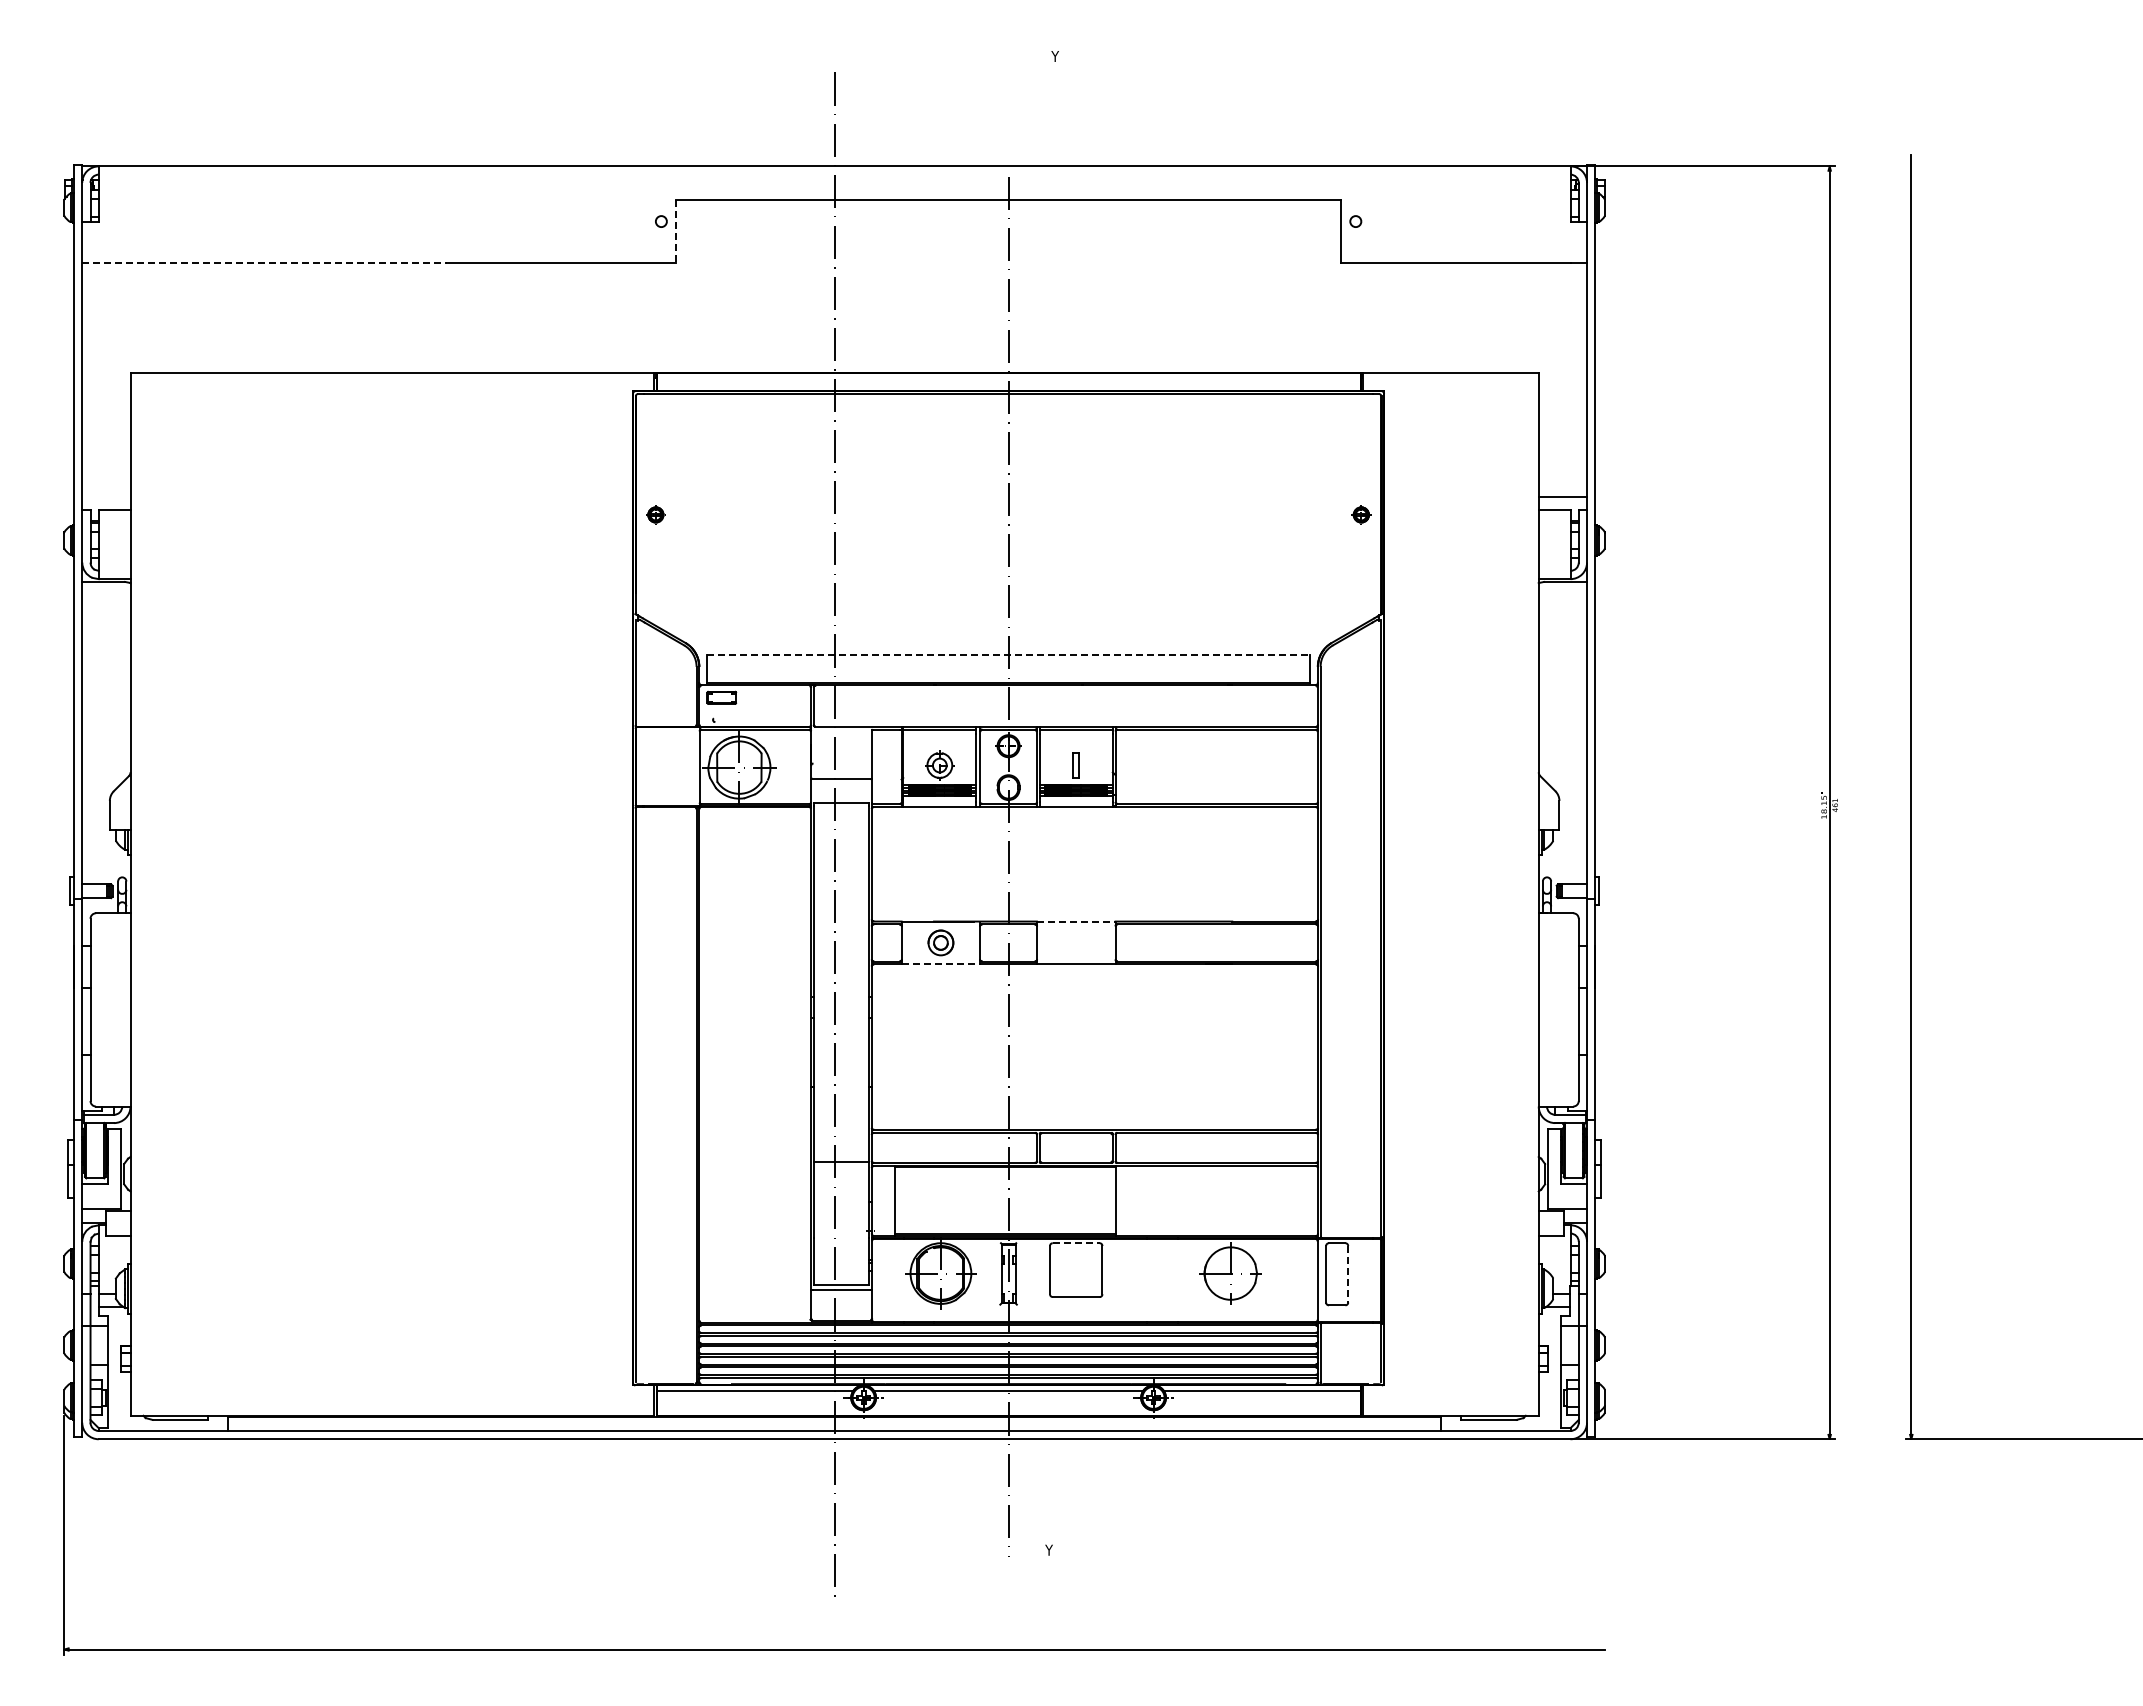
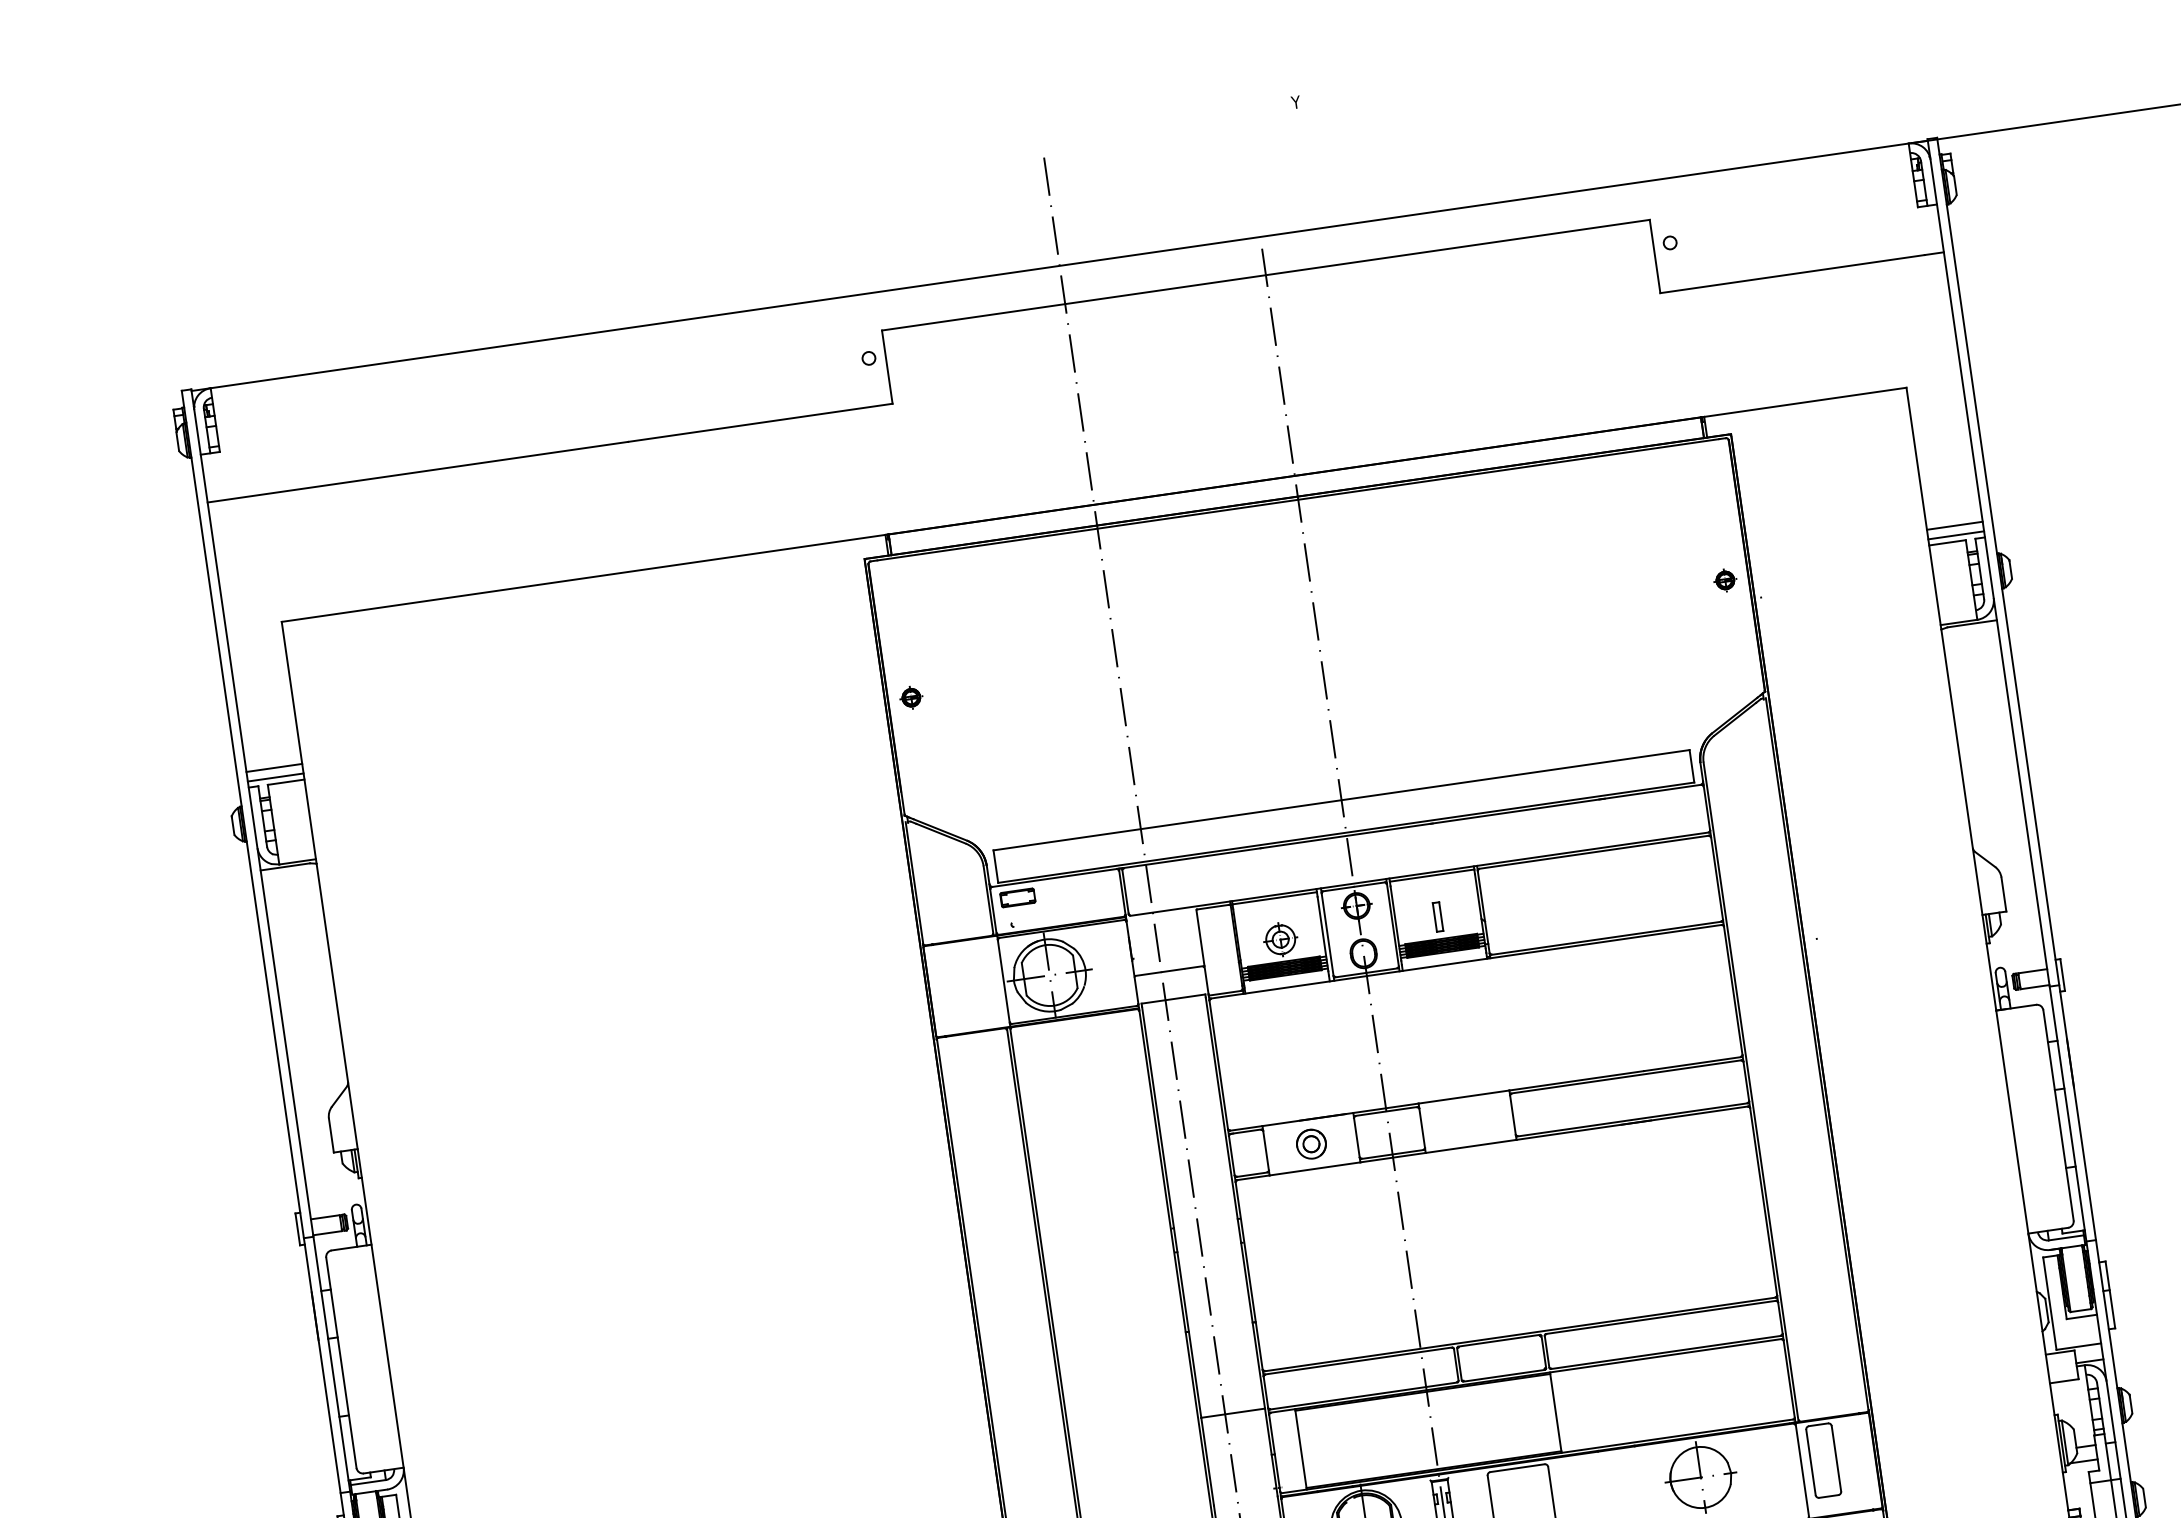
line: (675, 231) -> (886, 367), dashed -> solid
line: (264, 263) -> (418, 472), dashed -> solid
line: (106, 496) -> (274, 767), added
line: (106, 504) -> (275, 777), added
line: (1562, 504) -> (1955, 535), added
line: (1008, 654) -> (1341, 800), dashed -> solid
line: (1076, 921) -> (1464, 1096), dashed -> solid
line: (941, 964) -> (1315, 1168), dashed -> solid
line: (1076, 1243) -> (1517, 1468), dashed -> solid
line: (1348, 1274) -> (1836, 1458), dashed -> solid

